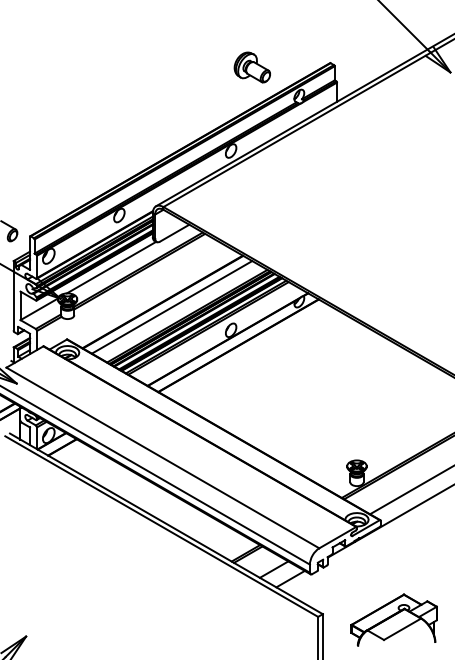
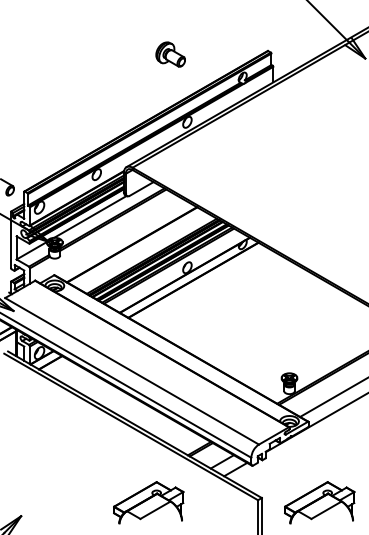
part: (252, 67) -> (170, 54), moved
line: (172, 306) -> (139, 248), removed
part: (183, 619) -> (148, 502), added

